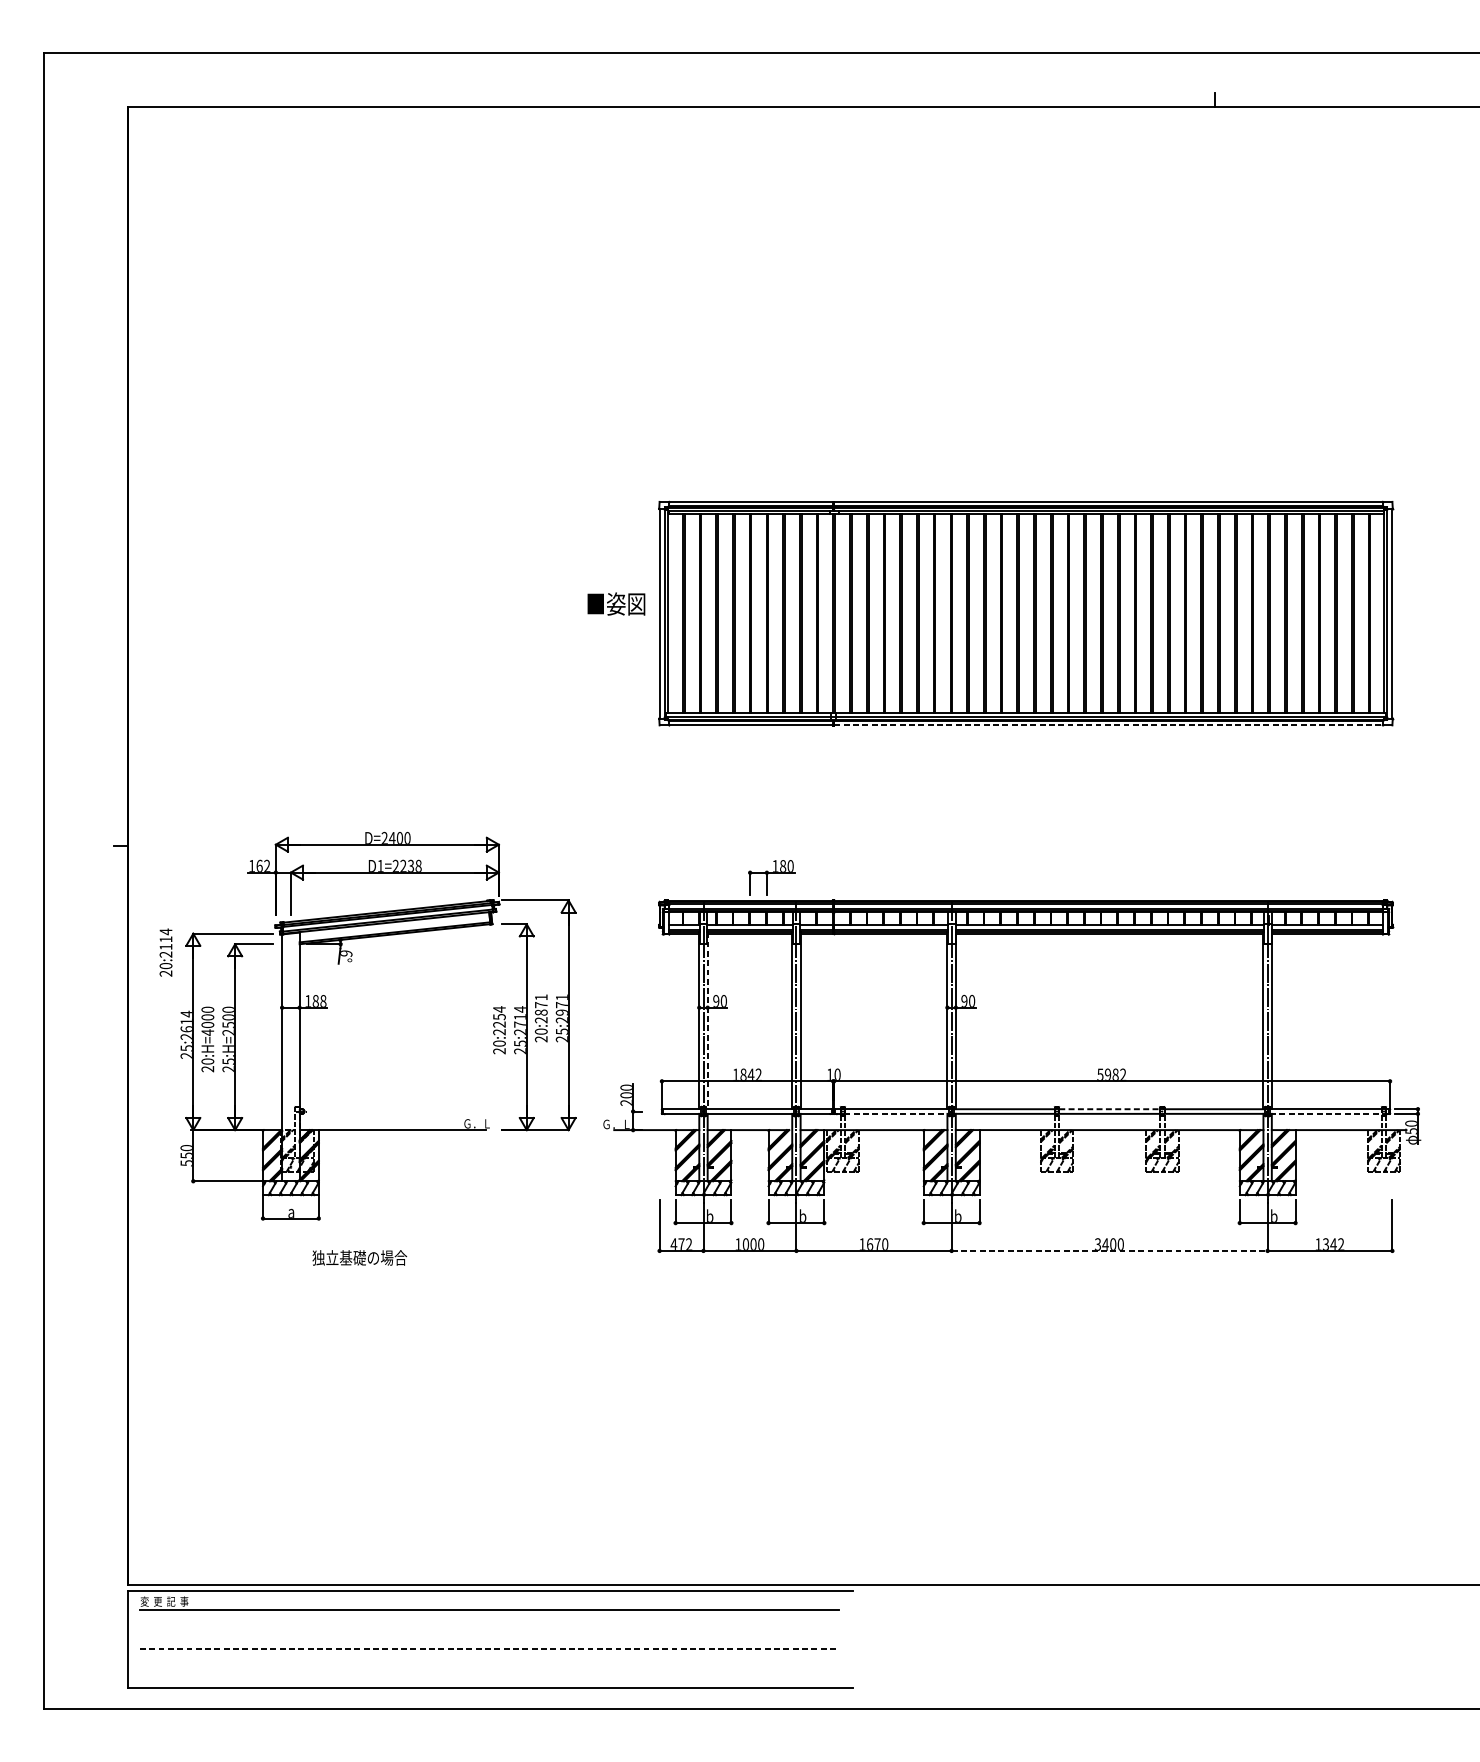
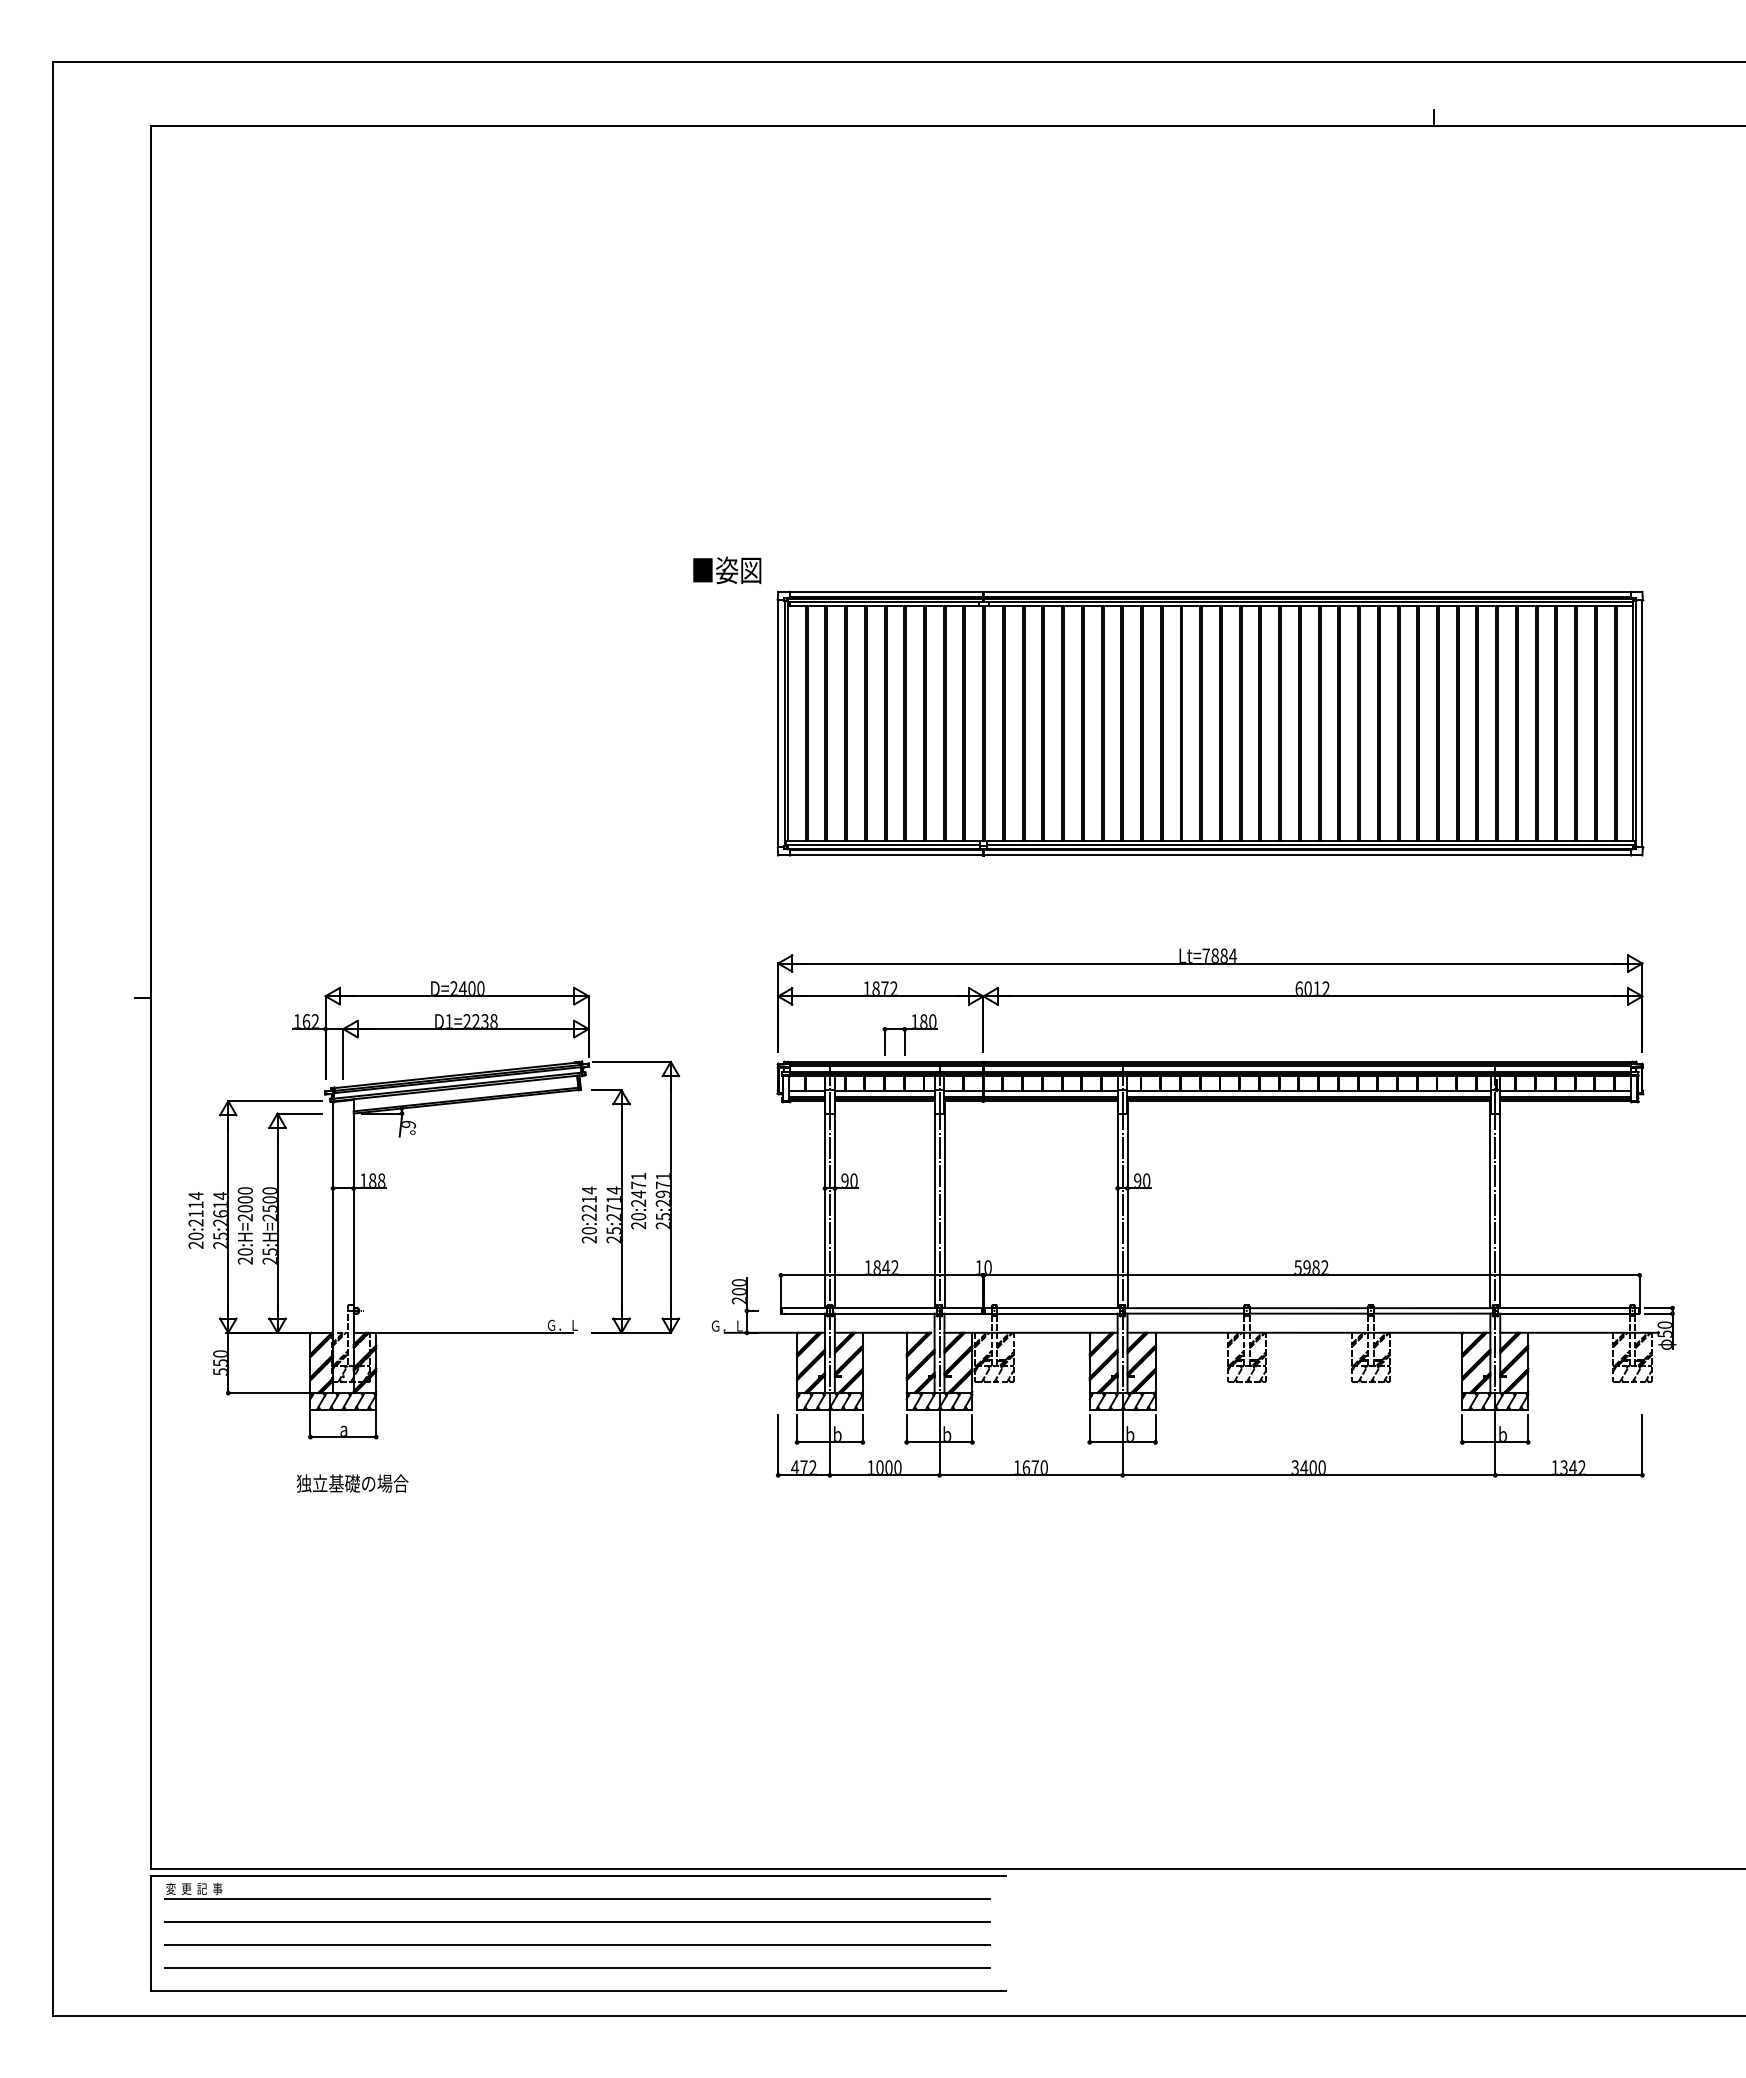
text: (616, 604) -> (727, 570), moved
line: (1109, 725) -> (1308, 855), dashed -> solid
part: (1026, 848) -> (1210, 1000), added
text: (165, 952) -> (195, 1220), moved
text: (541, 1012) -> (638, 1194), 20:2871 -> 20:2471
text: (499, 1017) -> (589, 1199), 20:2254 -> 20:2214
line: (707, 1021) -> (834, 1204), dashed -> solid
text: (207, 1032) -> (244, 1217), 20:H=4000 -> 20:H=2000
line: (1110, 1109) -> (1309, 1308), dashed -> solid
line: (892, 1113) -> (1052, 1313), dashed -> solid
line: (1325, 1113) -> (1563, 1313), dashed -> solid
line: (1110, 1251) -> (1309, 1475), dashed -> solid
text: (359, 1257) -> (352, 1483), moved
line: (489, 1629) -> (577, 1921), added
line: (490, 1648) -> (578, 1944), dashed -> solid
line: (489, 1668) -> (577, 1967), added

